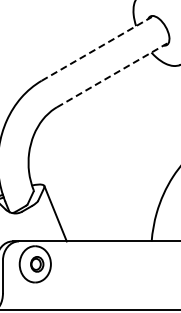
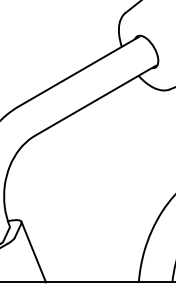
line: (96, 48) -> (78, 71), dashed -> solid
line: (112, 75) -> (95, 100), dashed -> solid

